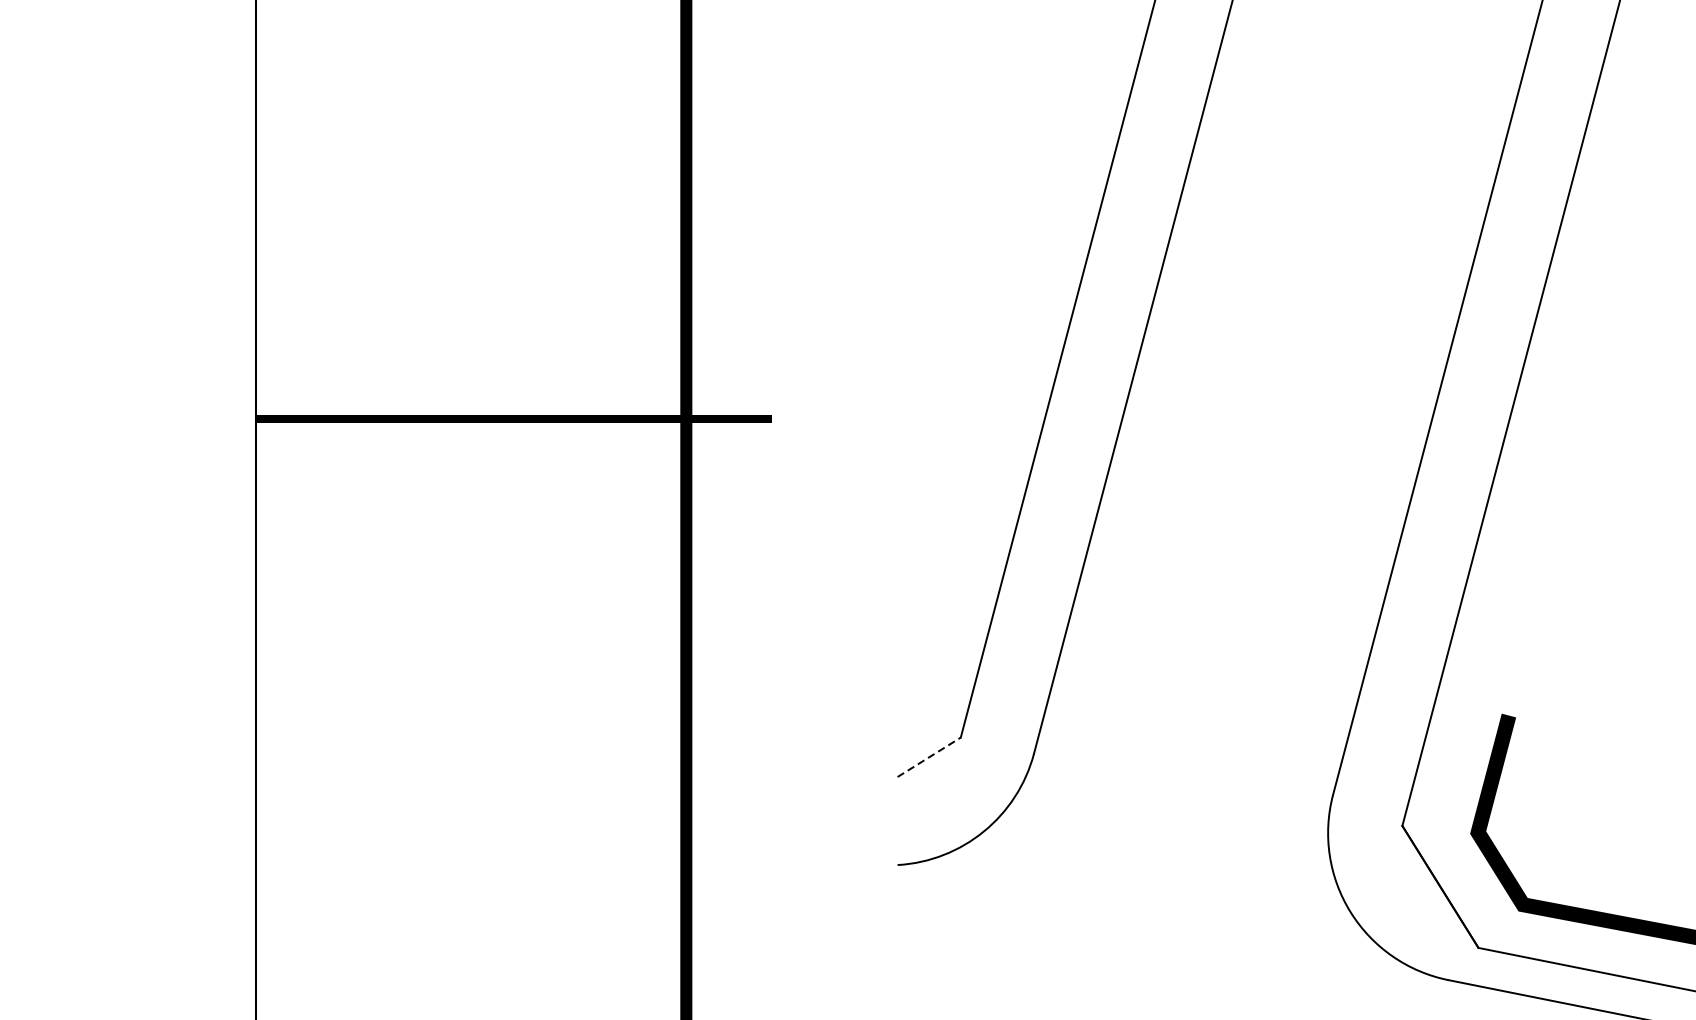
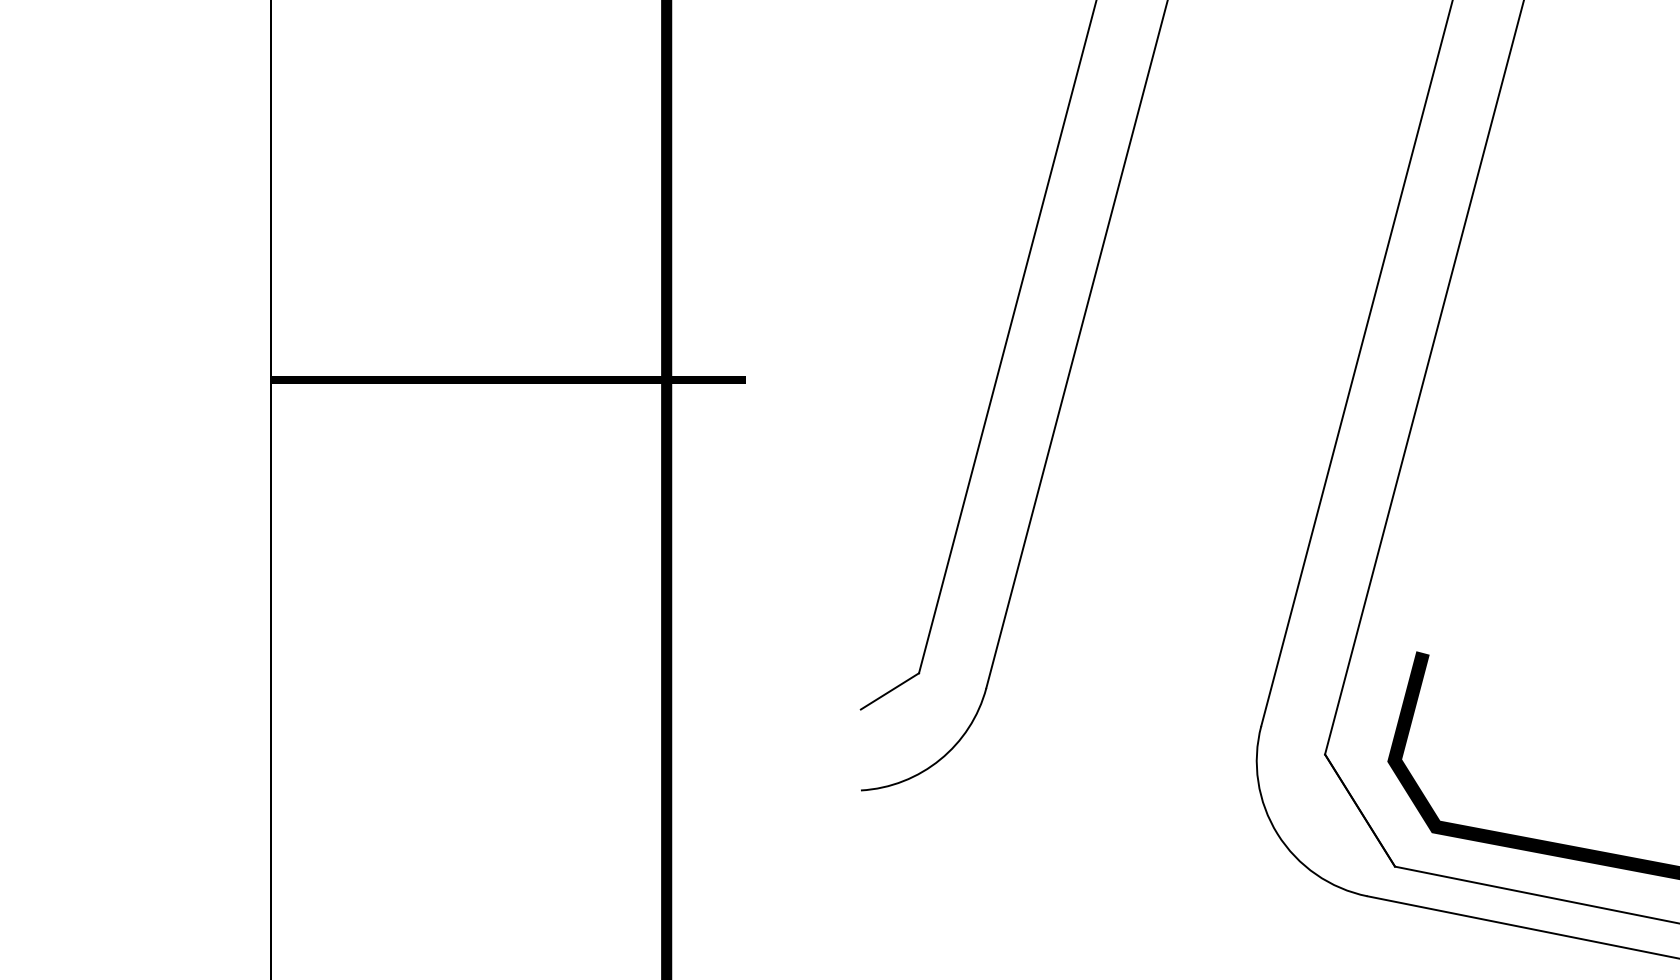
line: (929, 757) -> (890, 691), dashed -> solid

